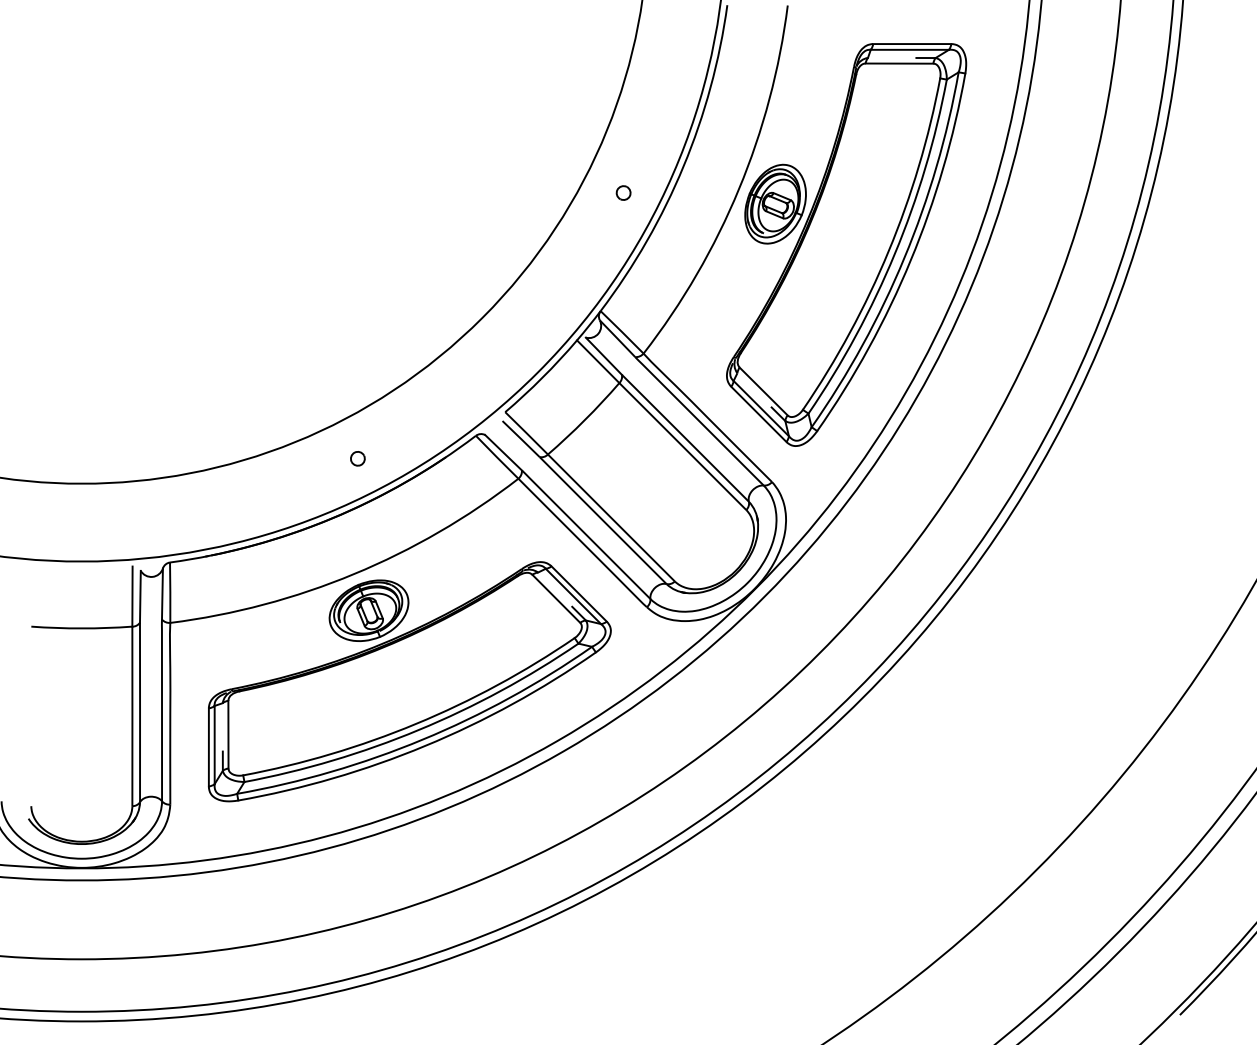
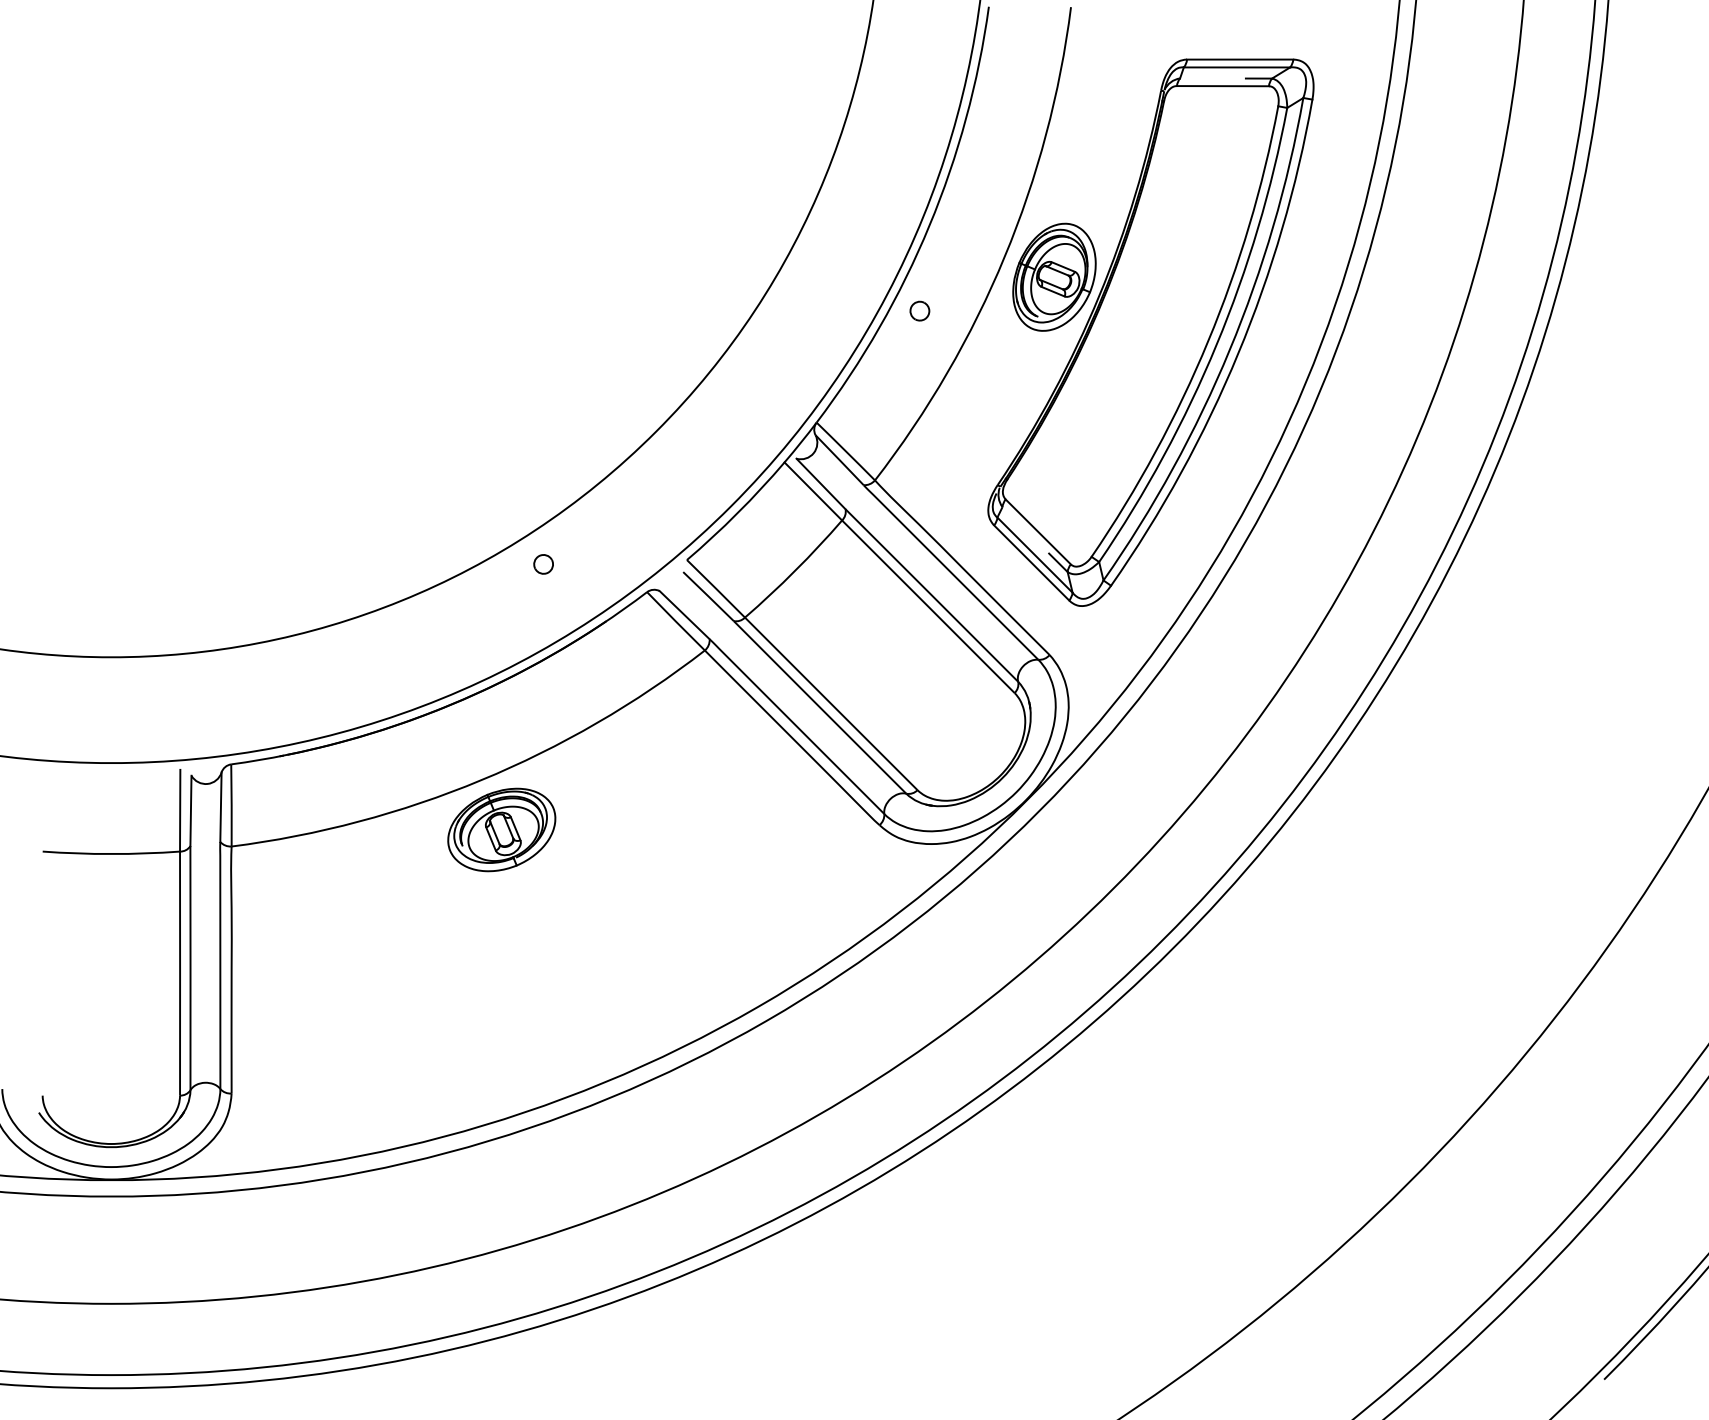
part: (623, 192) -> (919, 310), moved
part: (357, 458) -> (543, 564), moved
part: (410, 681) -> (557, 925), removed

